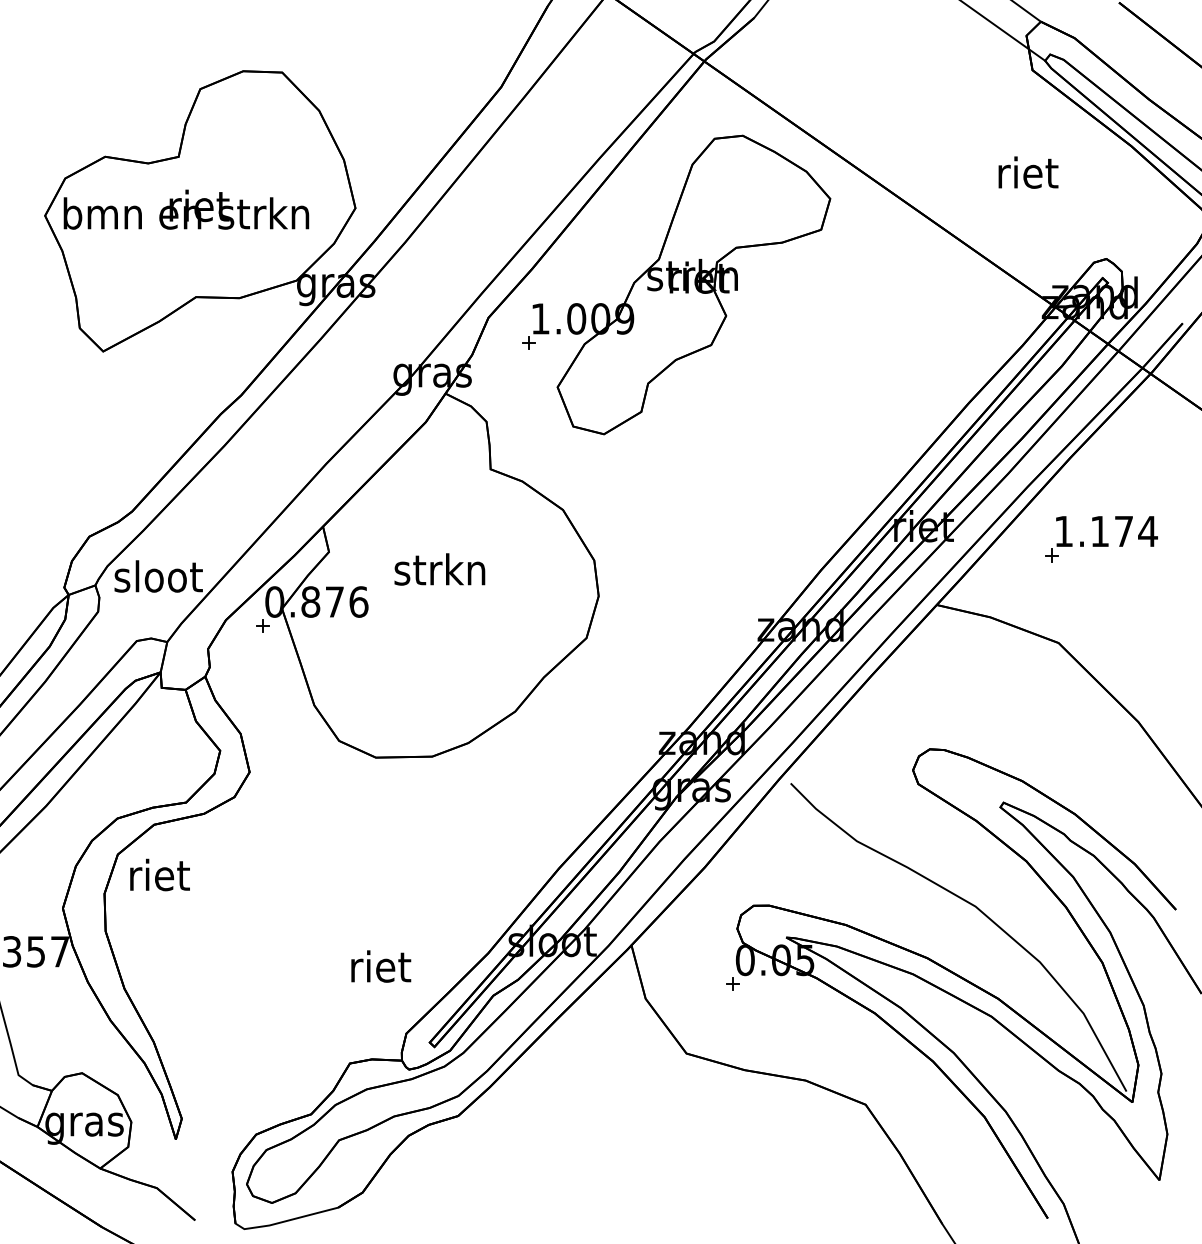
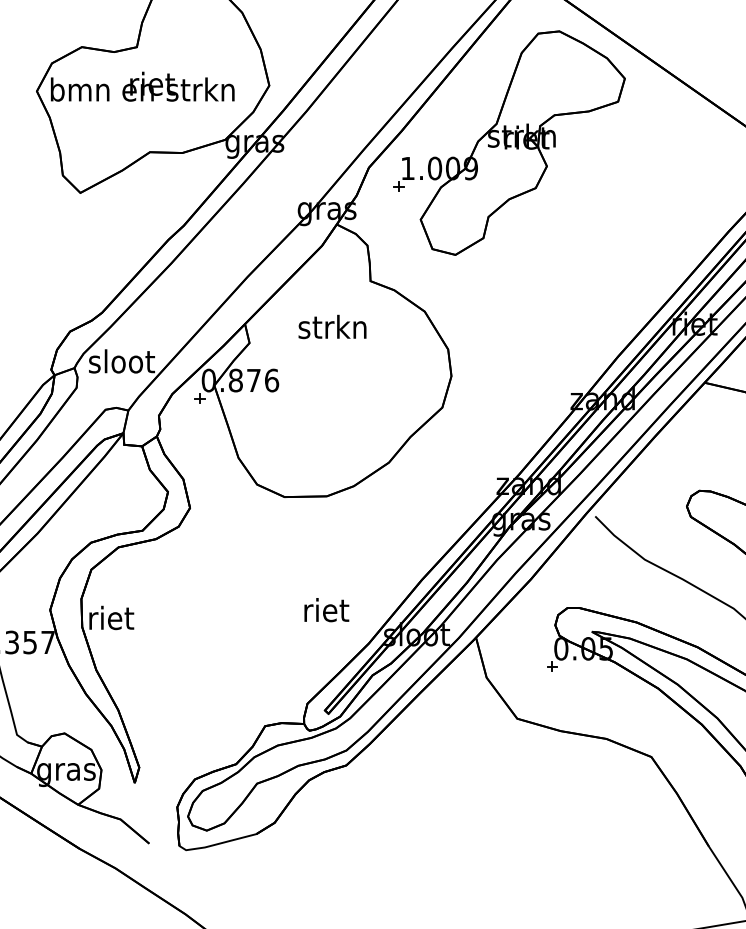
text: (439, 569) -> (332, 326), moved
text: (159, 874) -> (111, 617), moved
text: (381, 966) -> (327, 610), moved

